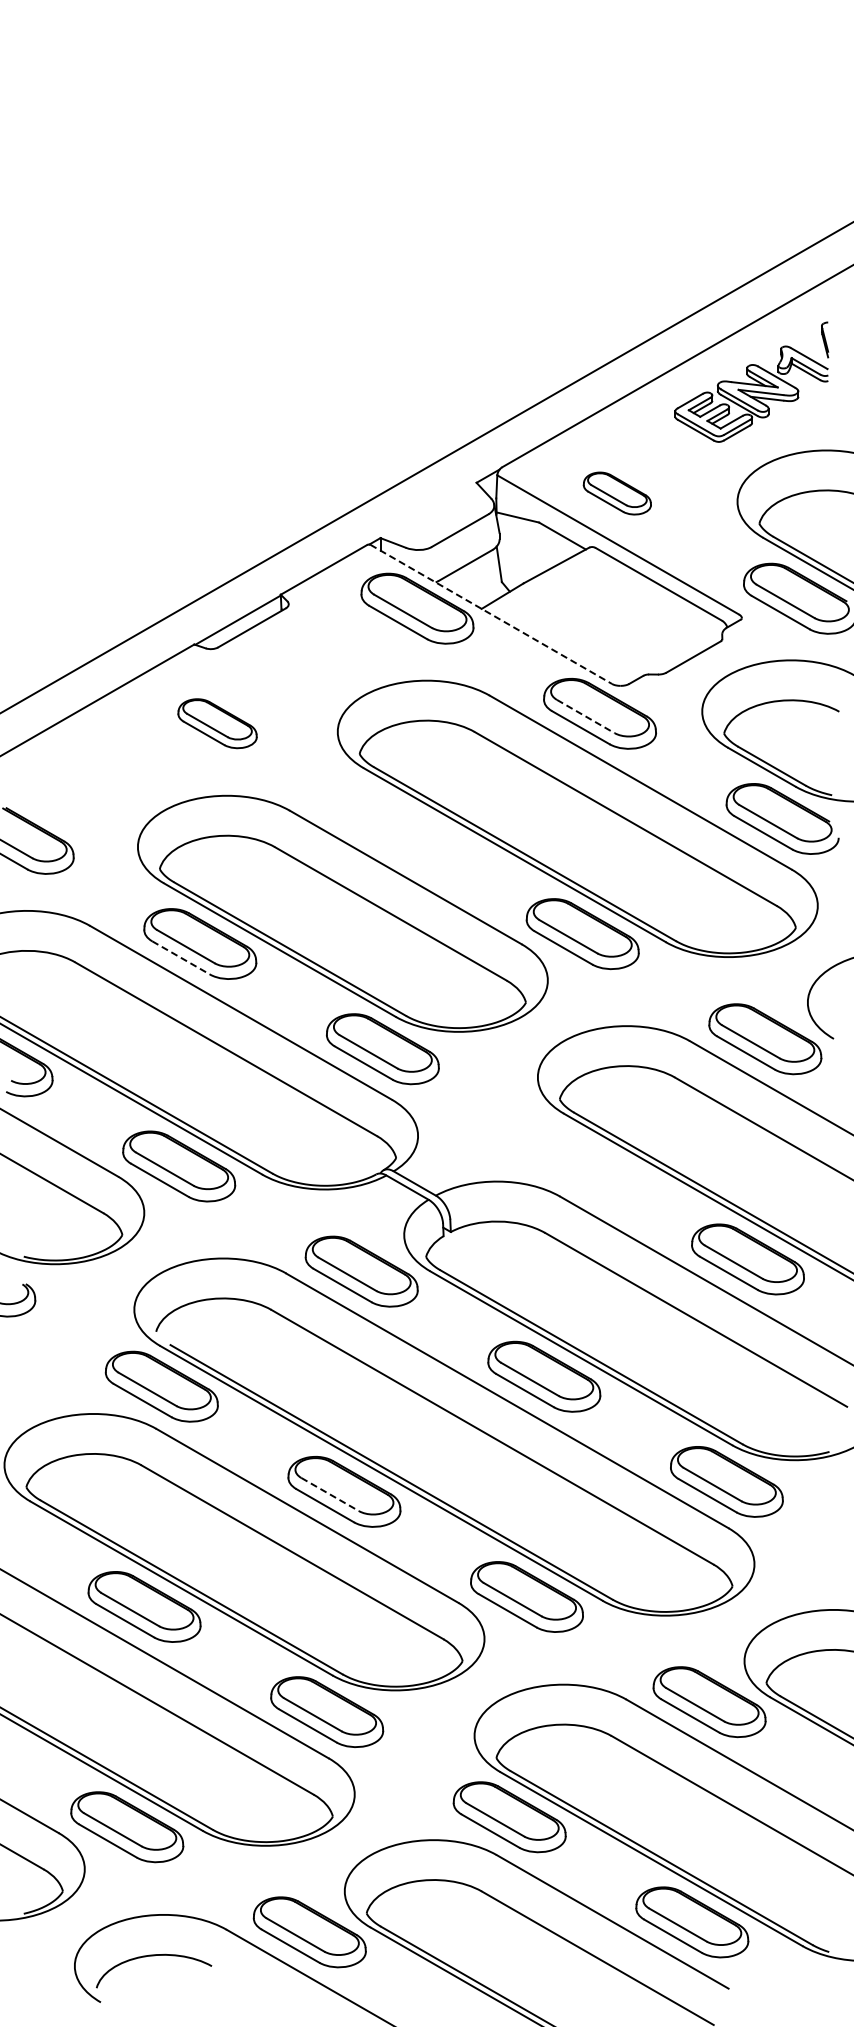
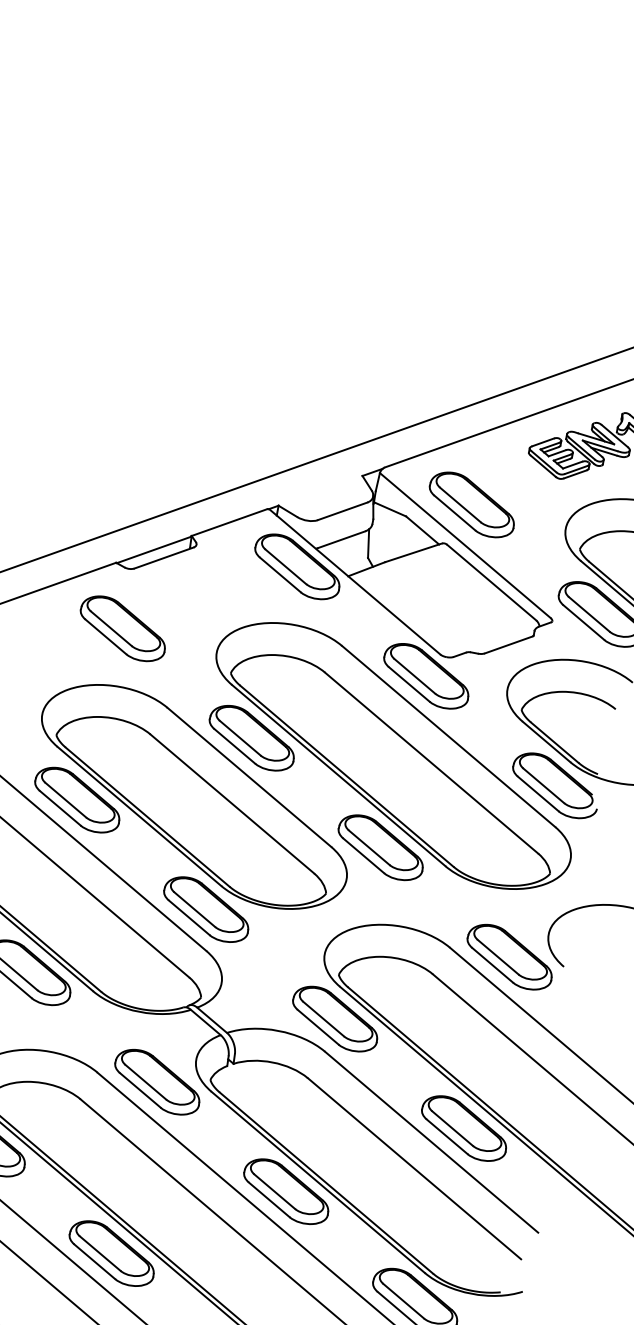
part: (617, 493) -> (472, 504), size x1.67
line: (491, 614) -> (355, 582), dashed -> solid
line: (586, 716) -> (415, 676), dashed -> solid
part: (217, 723) -> (123, 628), size x1.43
part: (400, 828) -> (252, 737), added
line: (181, 958) -> (60, 808), dashed -> solid
part: (565, 1154) -> (335, 1019), added
line: (330, 1494) -> (100, 1253), dashed -> solid

